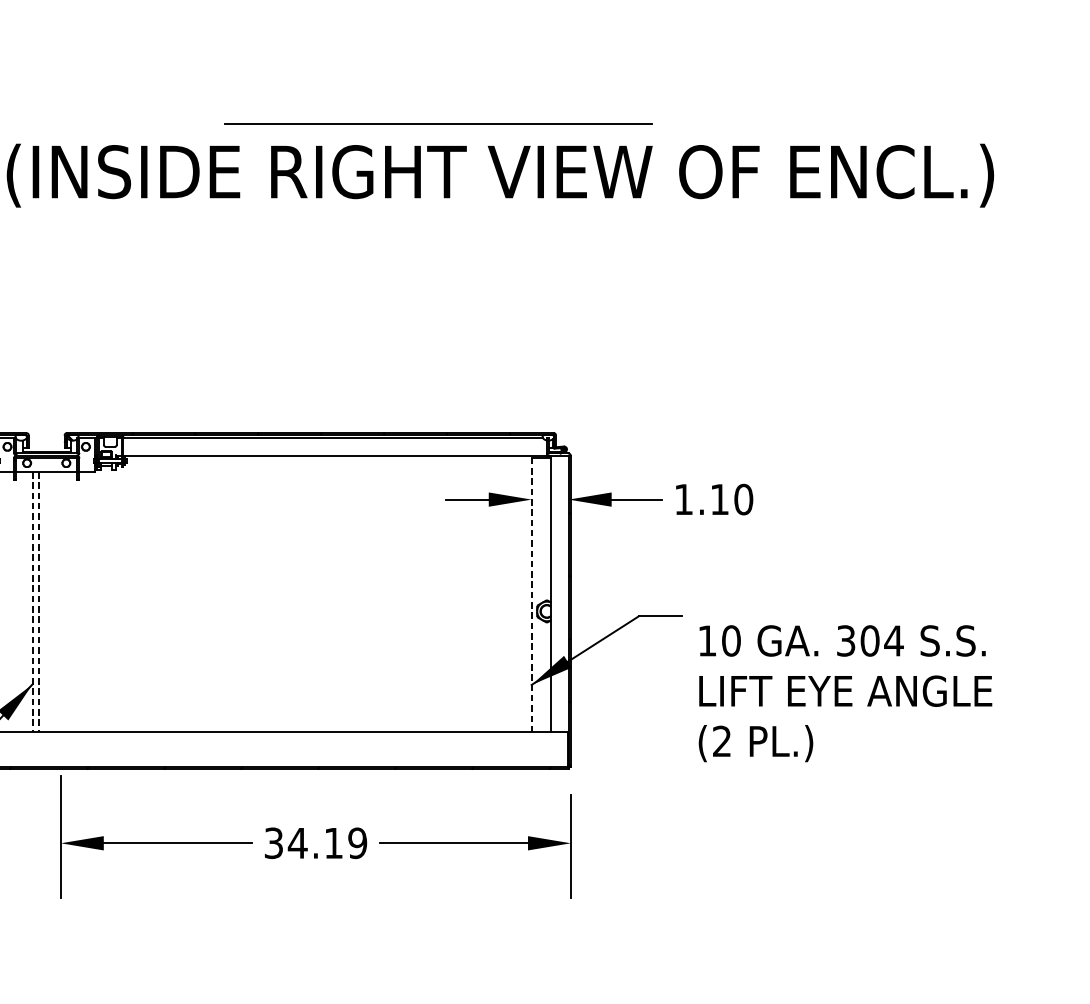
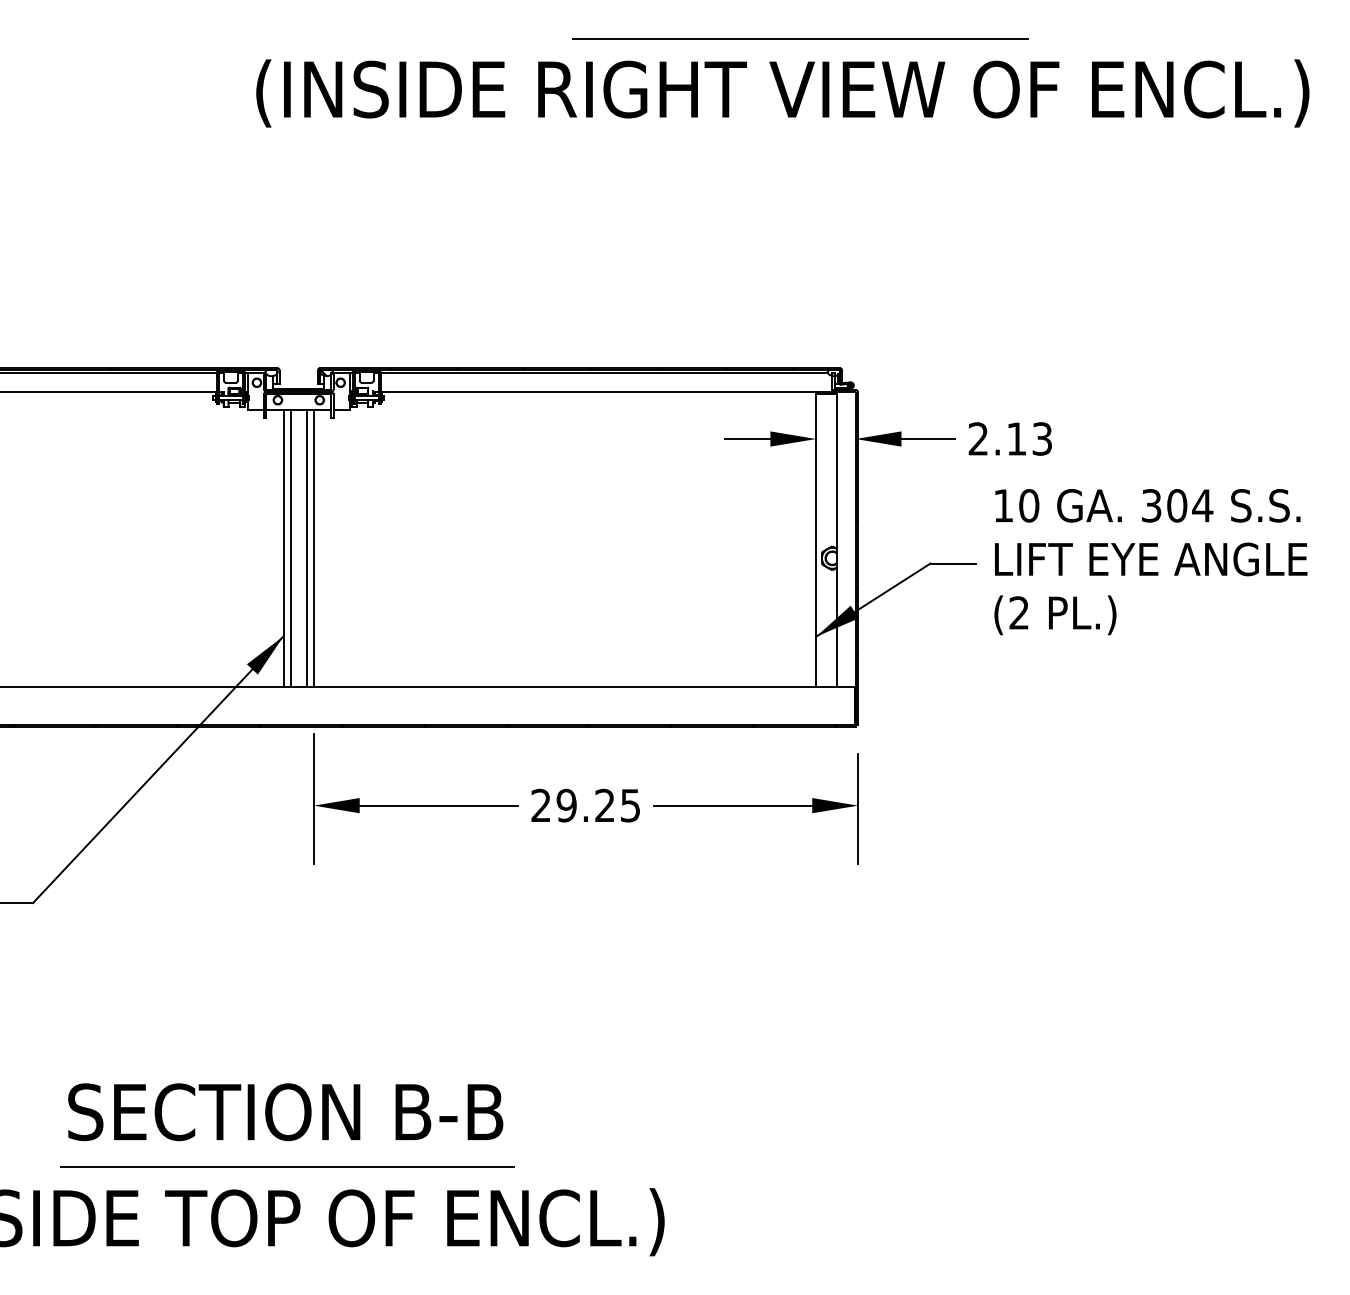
line: (438, 124) -> (800, 38), moved
text: (713, 499) -> (1010, 438), 1.10 -> 2.13
line: (531, 594) -> (816, 540), dashed -> solid
line: (32, 602) -> (283, 548), dashed -> solid
line: (38, 602) -> (290, 548), dashed -> solid
line: (53, 602) -> (306, 548), added
line: (60, 602) -> (313, 548), added
text: (845, 694) -> (1150, 562), moved
text: (315, 843) -> (585, 805), 34.19 -> 29.25

